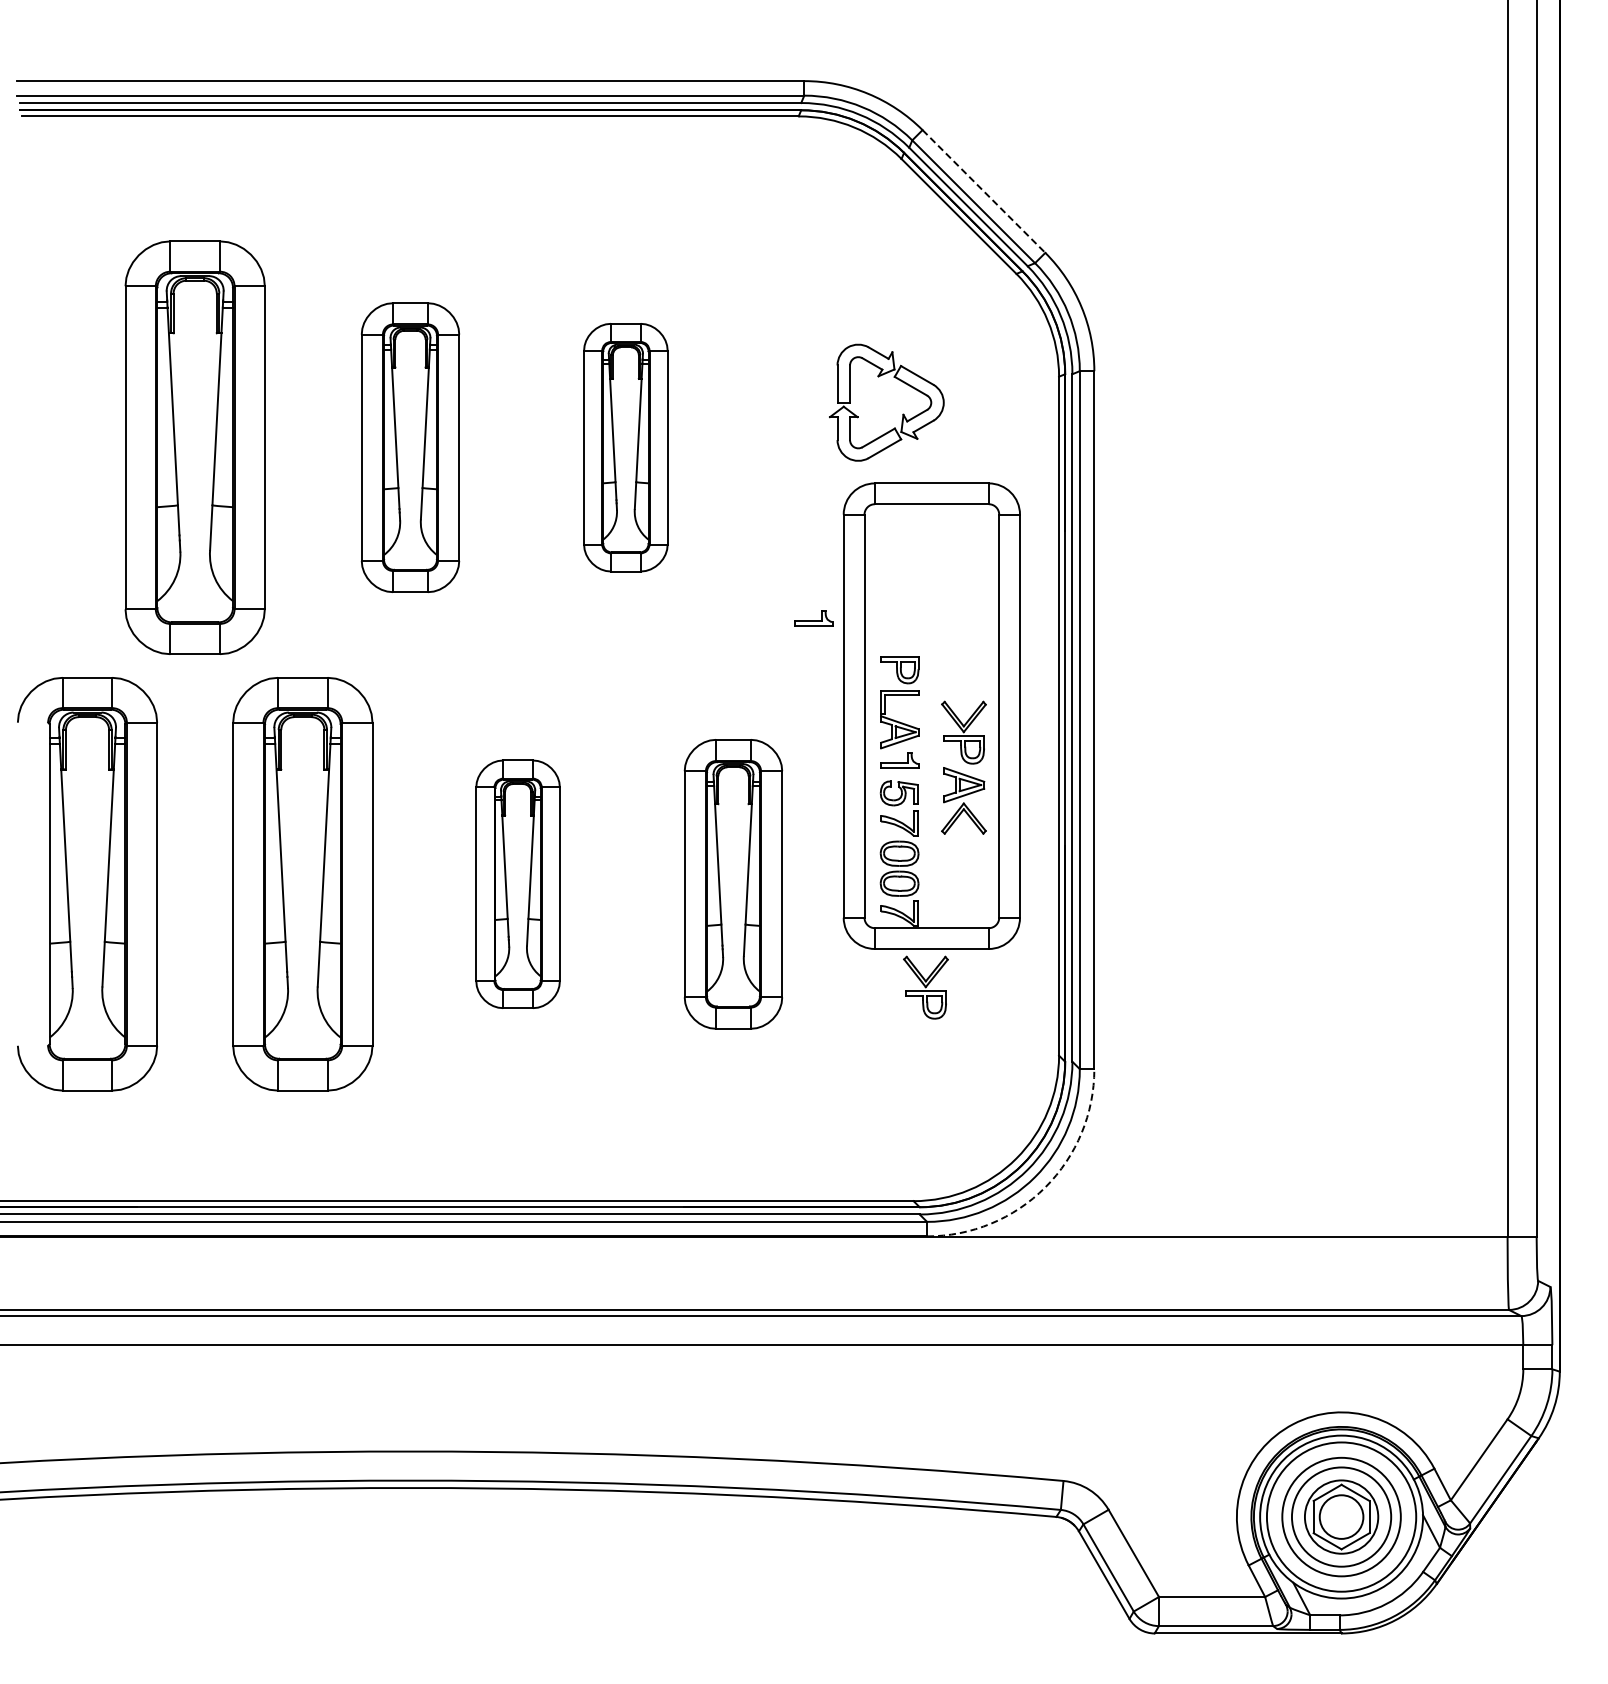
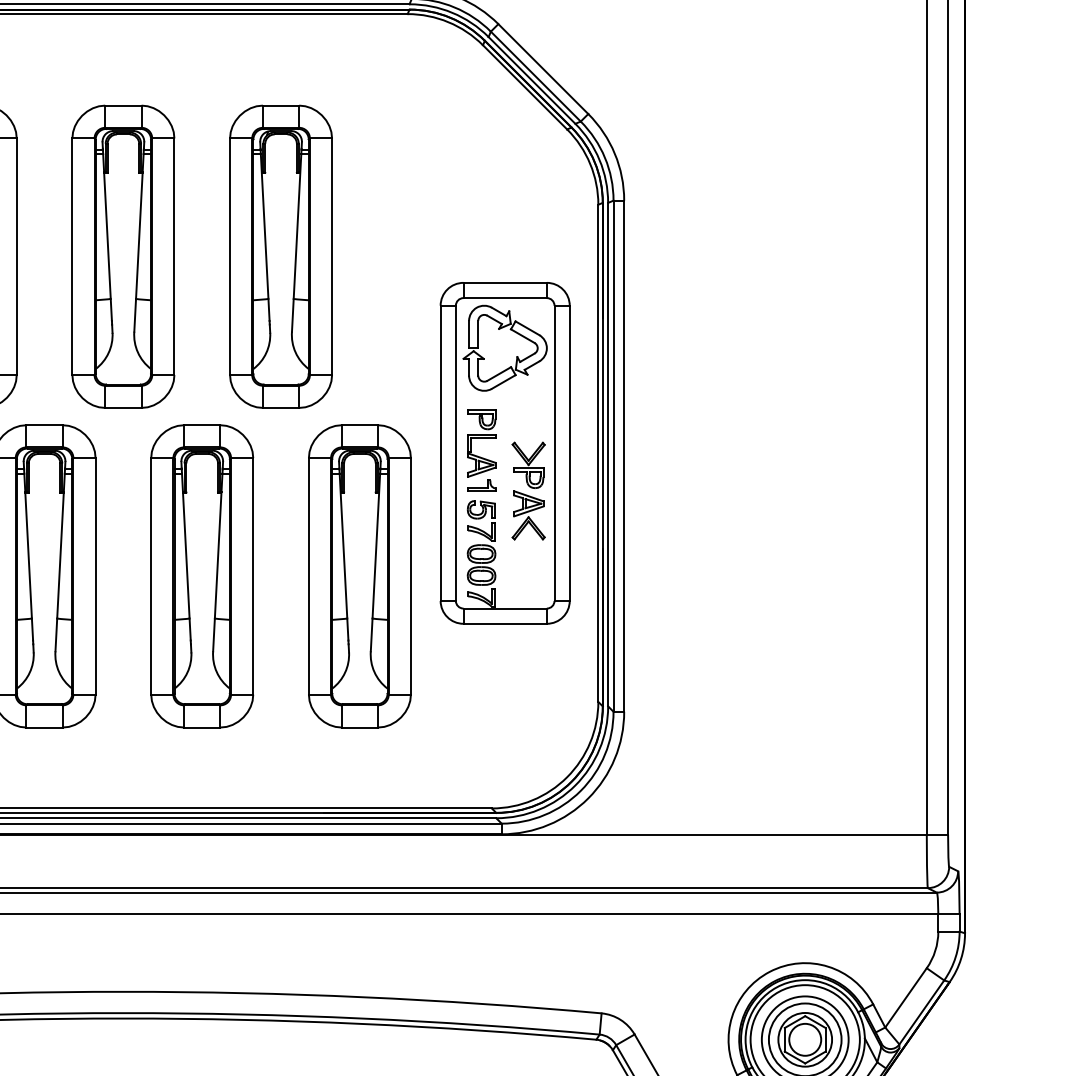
line: (983, 191) -> (543, 69), dashed -> solid
part: (902, 414) -> (516, 356), moved
part: (410, 447) -> (123, 256), size x1.43
part: (625, 447) -> (280, 256), size x1.67
part: (813, 618) -> (418, 381), removed
part: (517, 884) -> (201, 576), size x1.67
part: (733, 884) -> (359, 576), size x1.43
part: (925, 987) -> (500, 652), removed
arc: (1045, 1187) -> (588, 798), dashed -> solid

